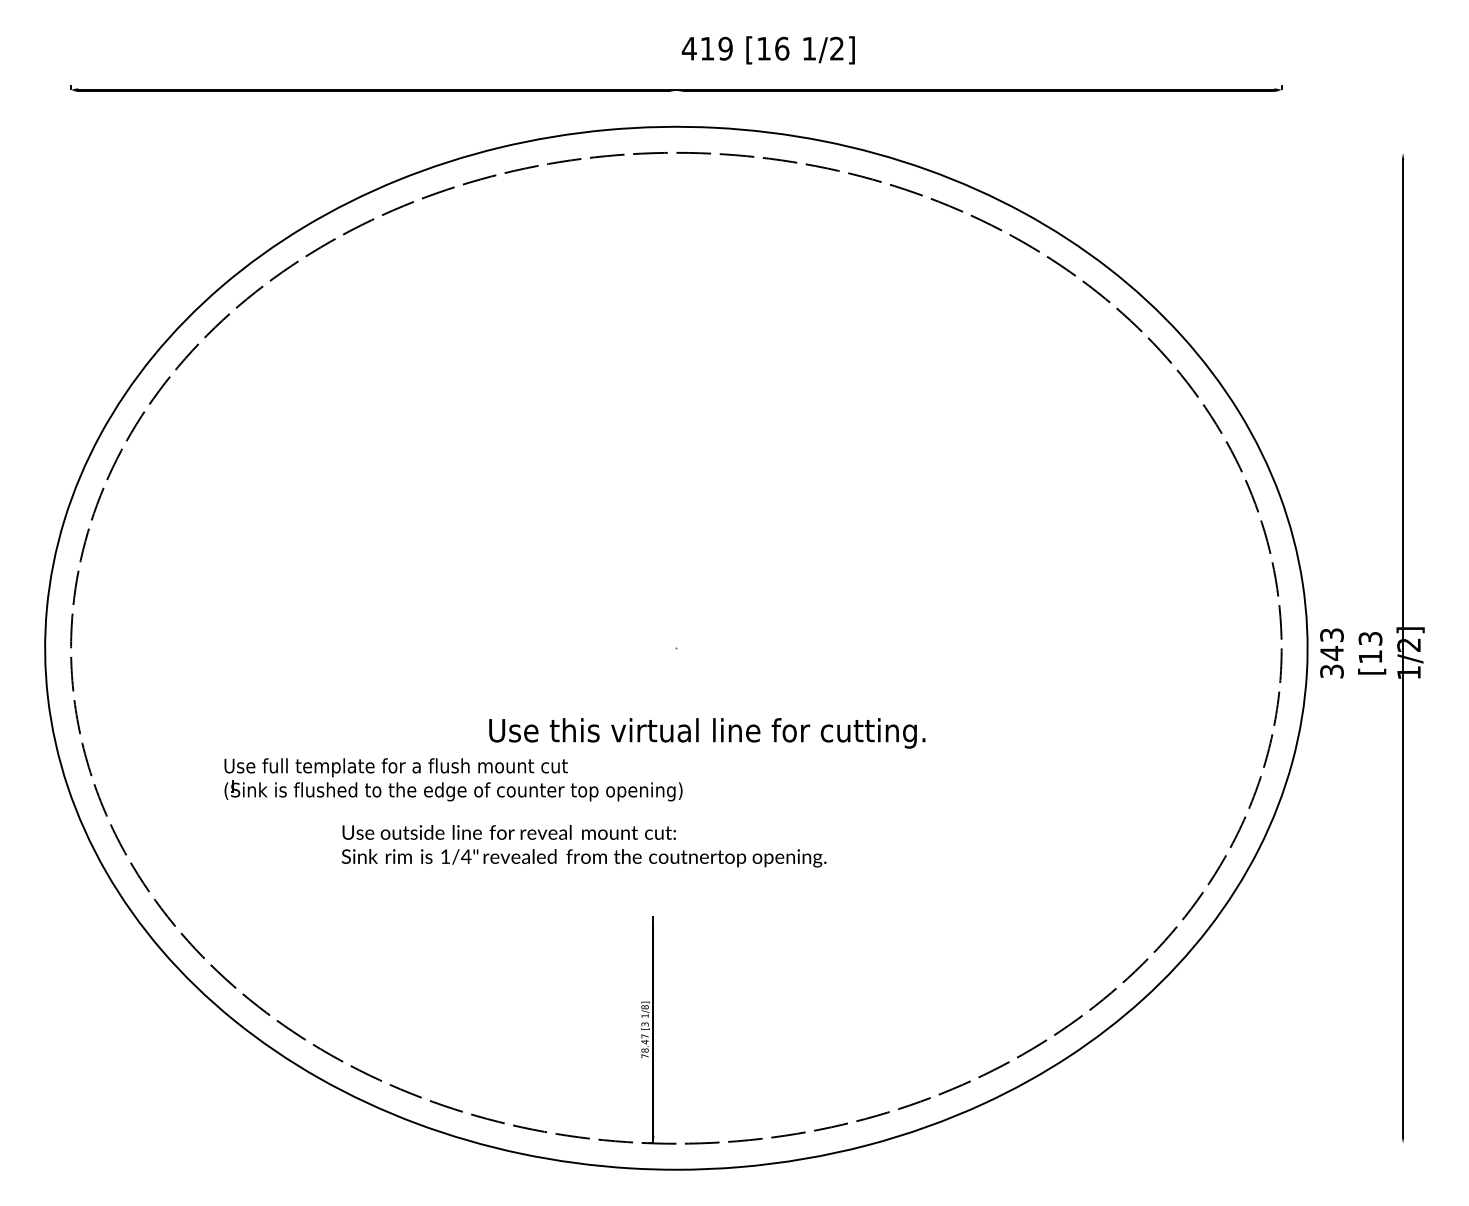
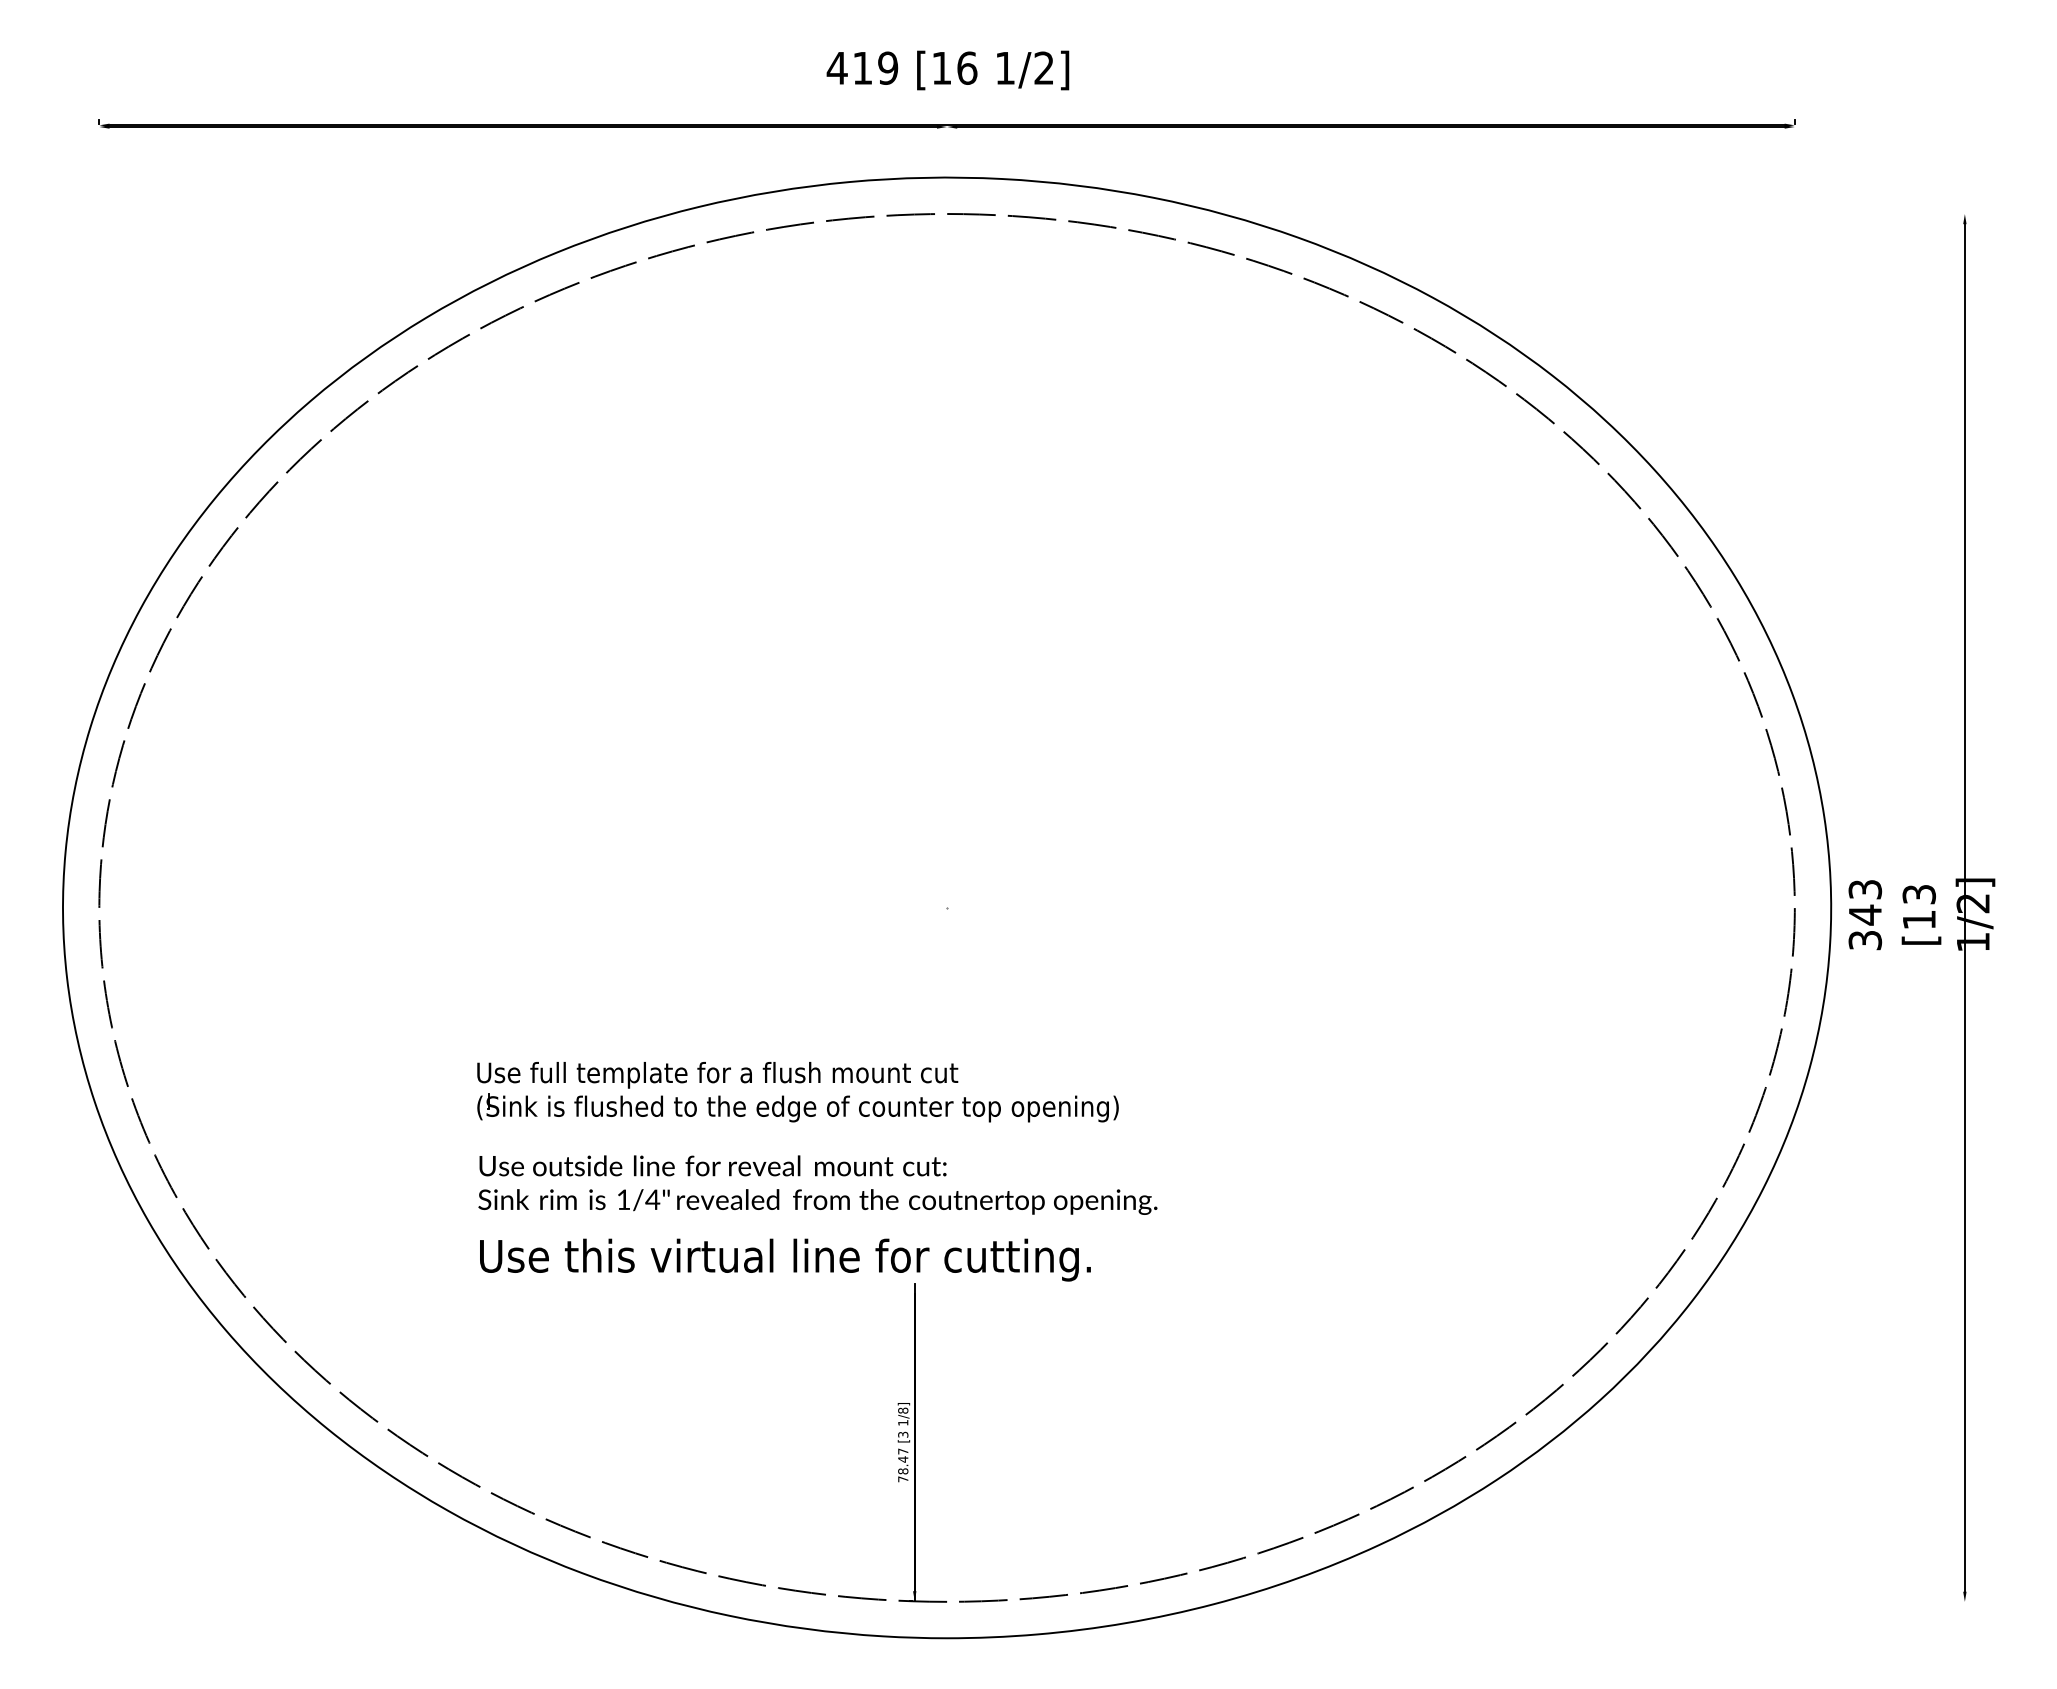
text: (768, 50) -> (947, 70), moved
text: (707, 732) -> (785, 1259), moved
part: (453, 786) -> (797, 1101), moved

